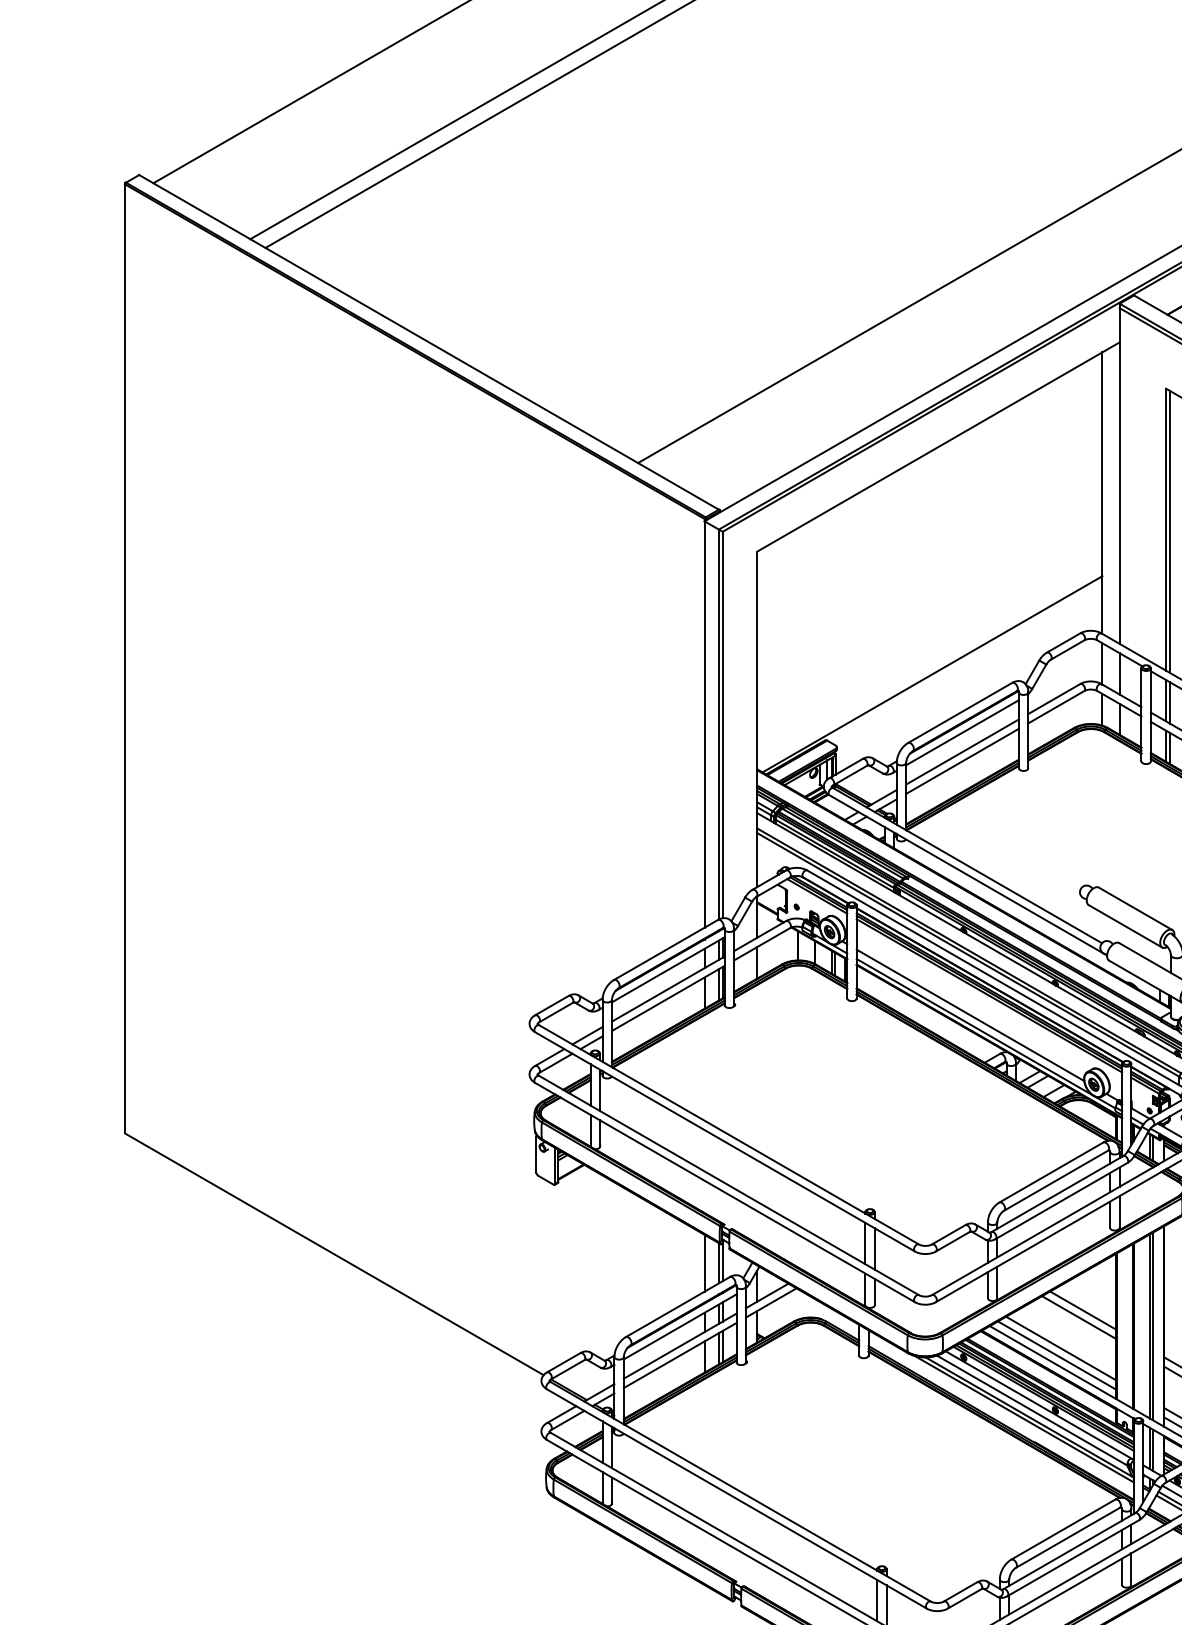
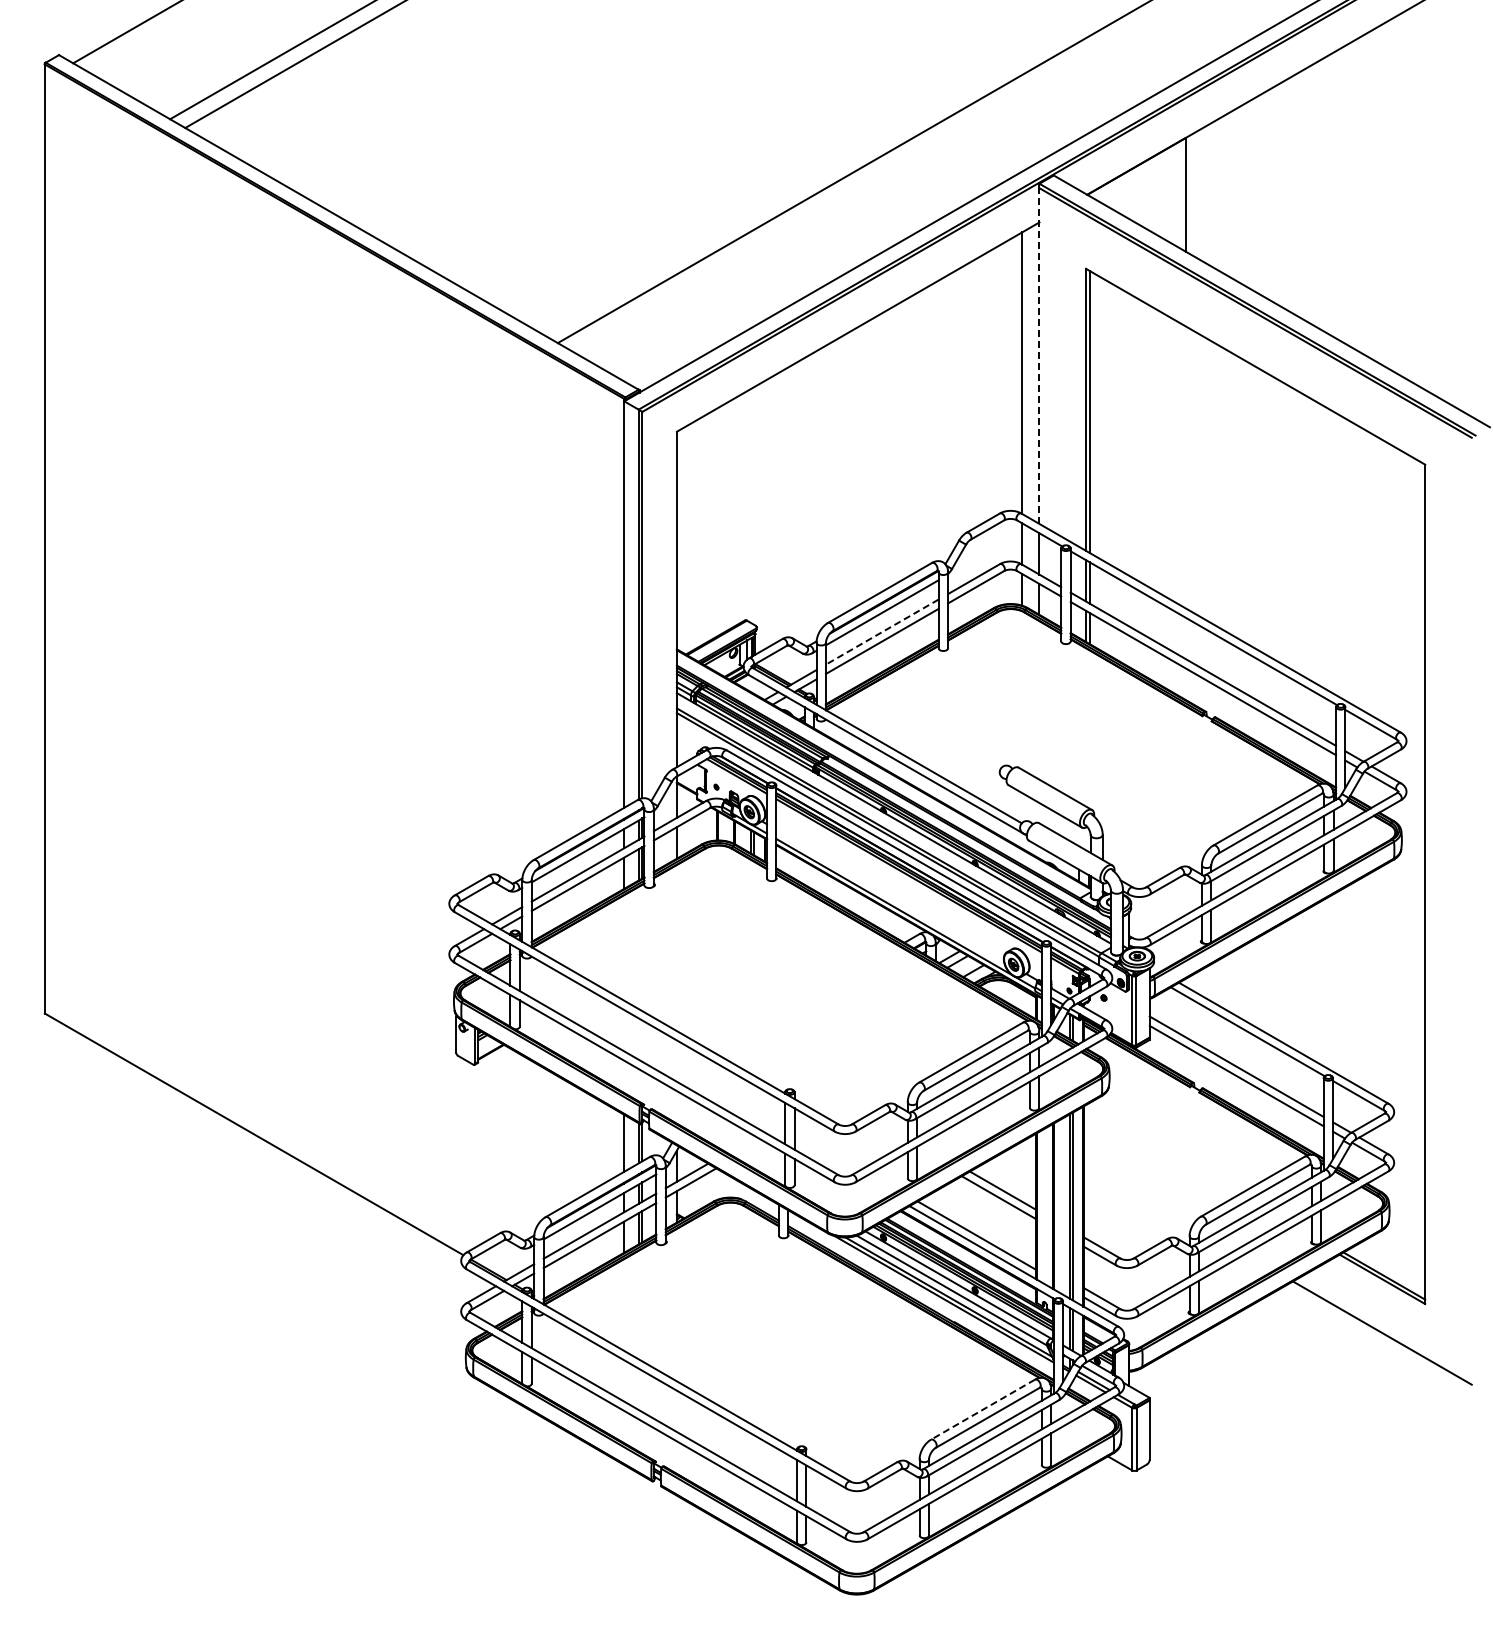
line: (1119, 476) -> (1039, 356), solid -> dashed
line: (932, 674) -> (852, 554), removed
line: (961, 752) -> (881, 632), solid -> dashed
line: (969, 1015) -> (889, 895), removed
line: (1060, 1348) -> (980, 1228), removed
line: (1062, 1529) -> (982, 1409), solid -> dashed

